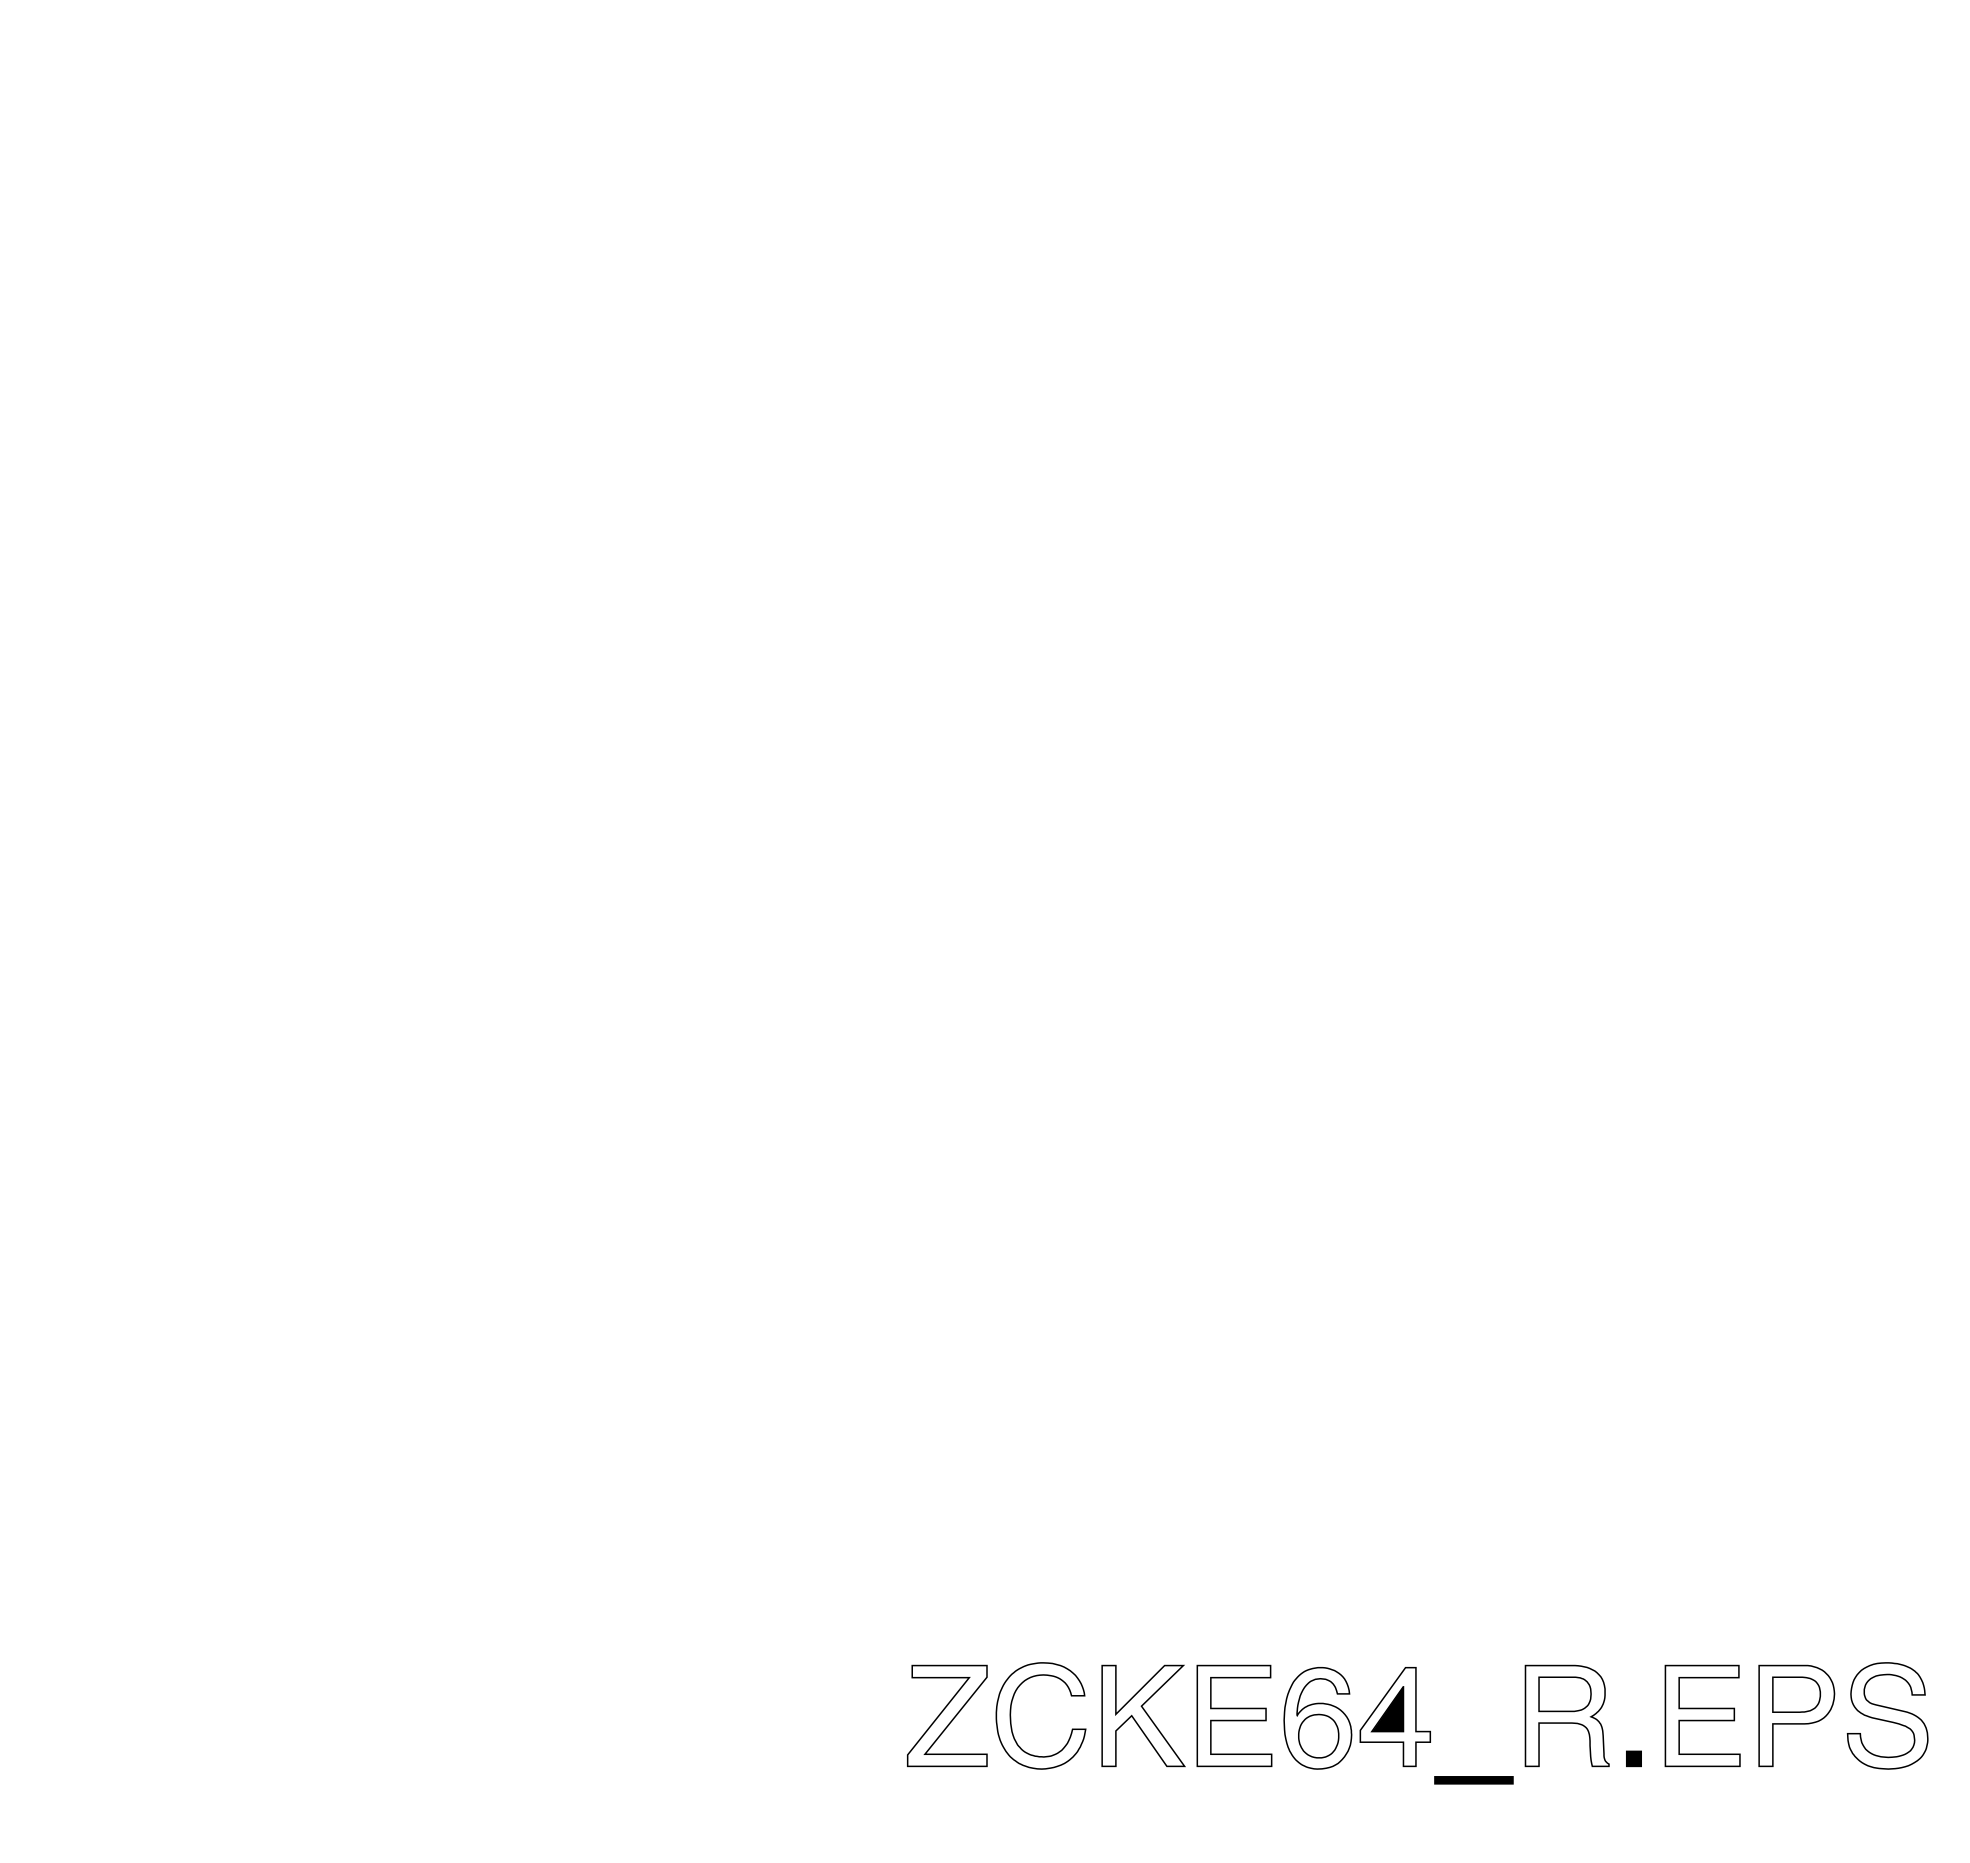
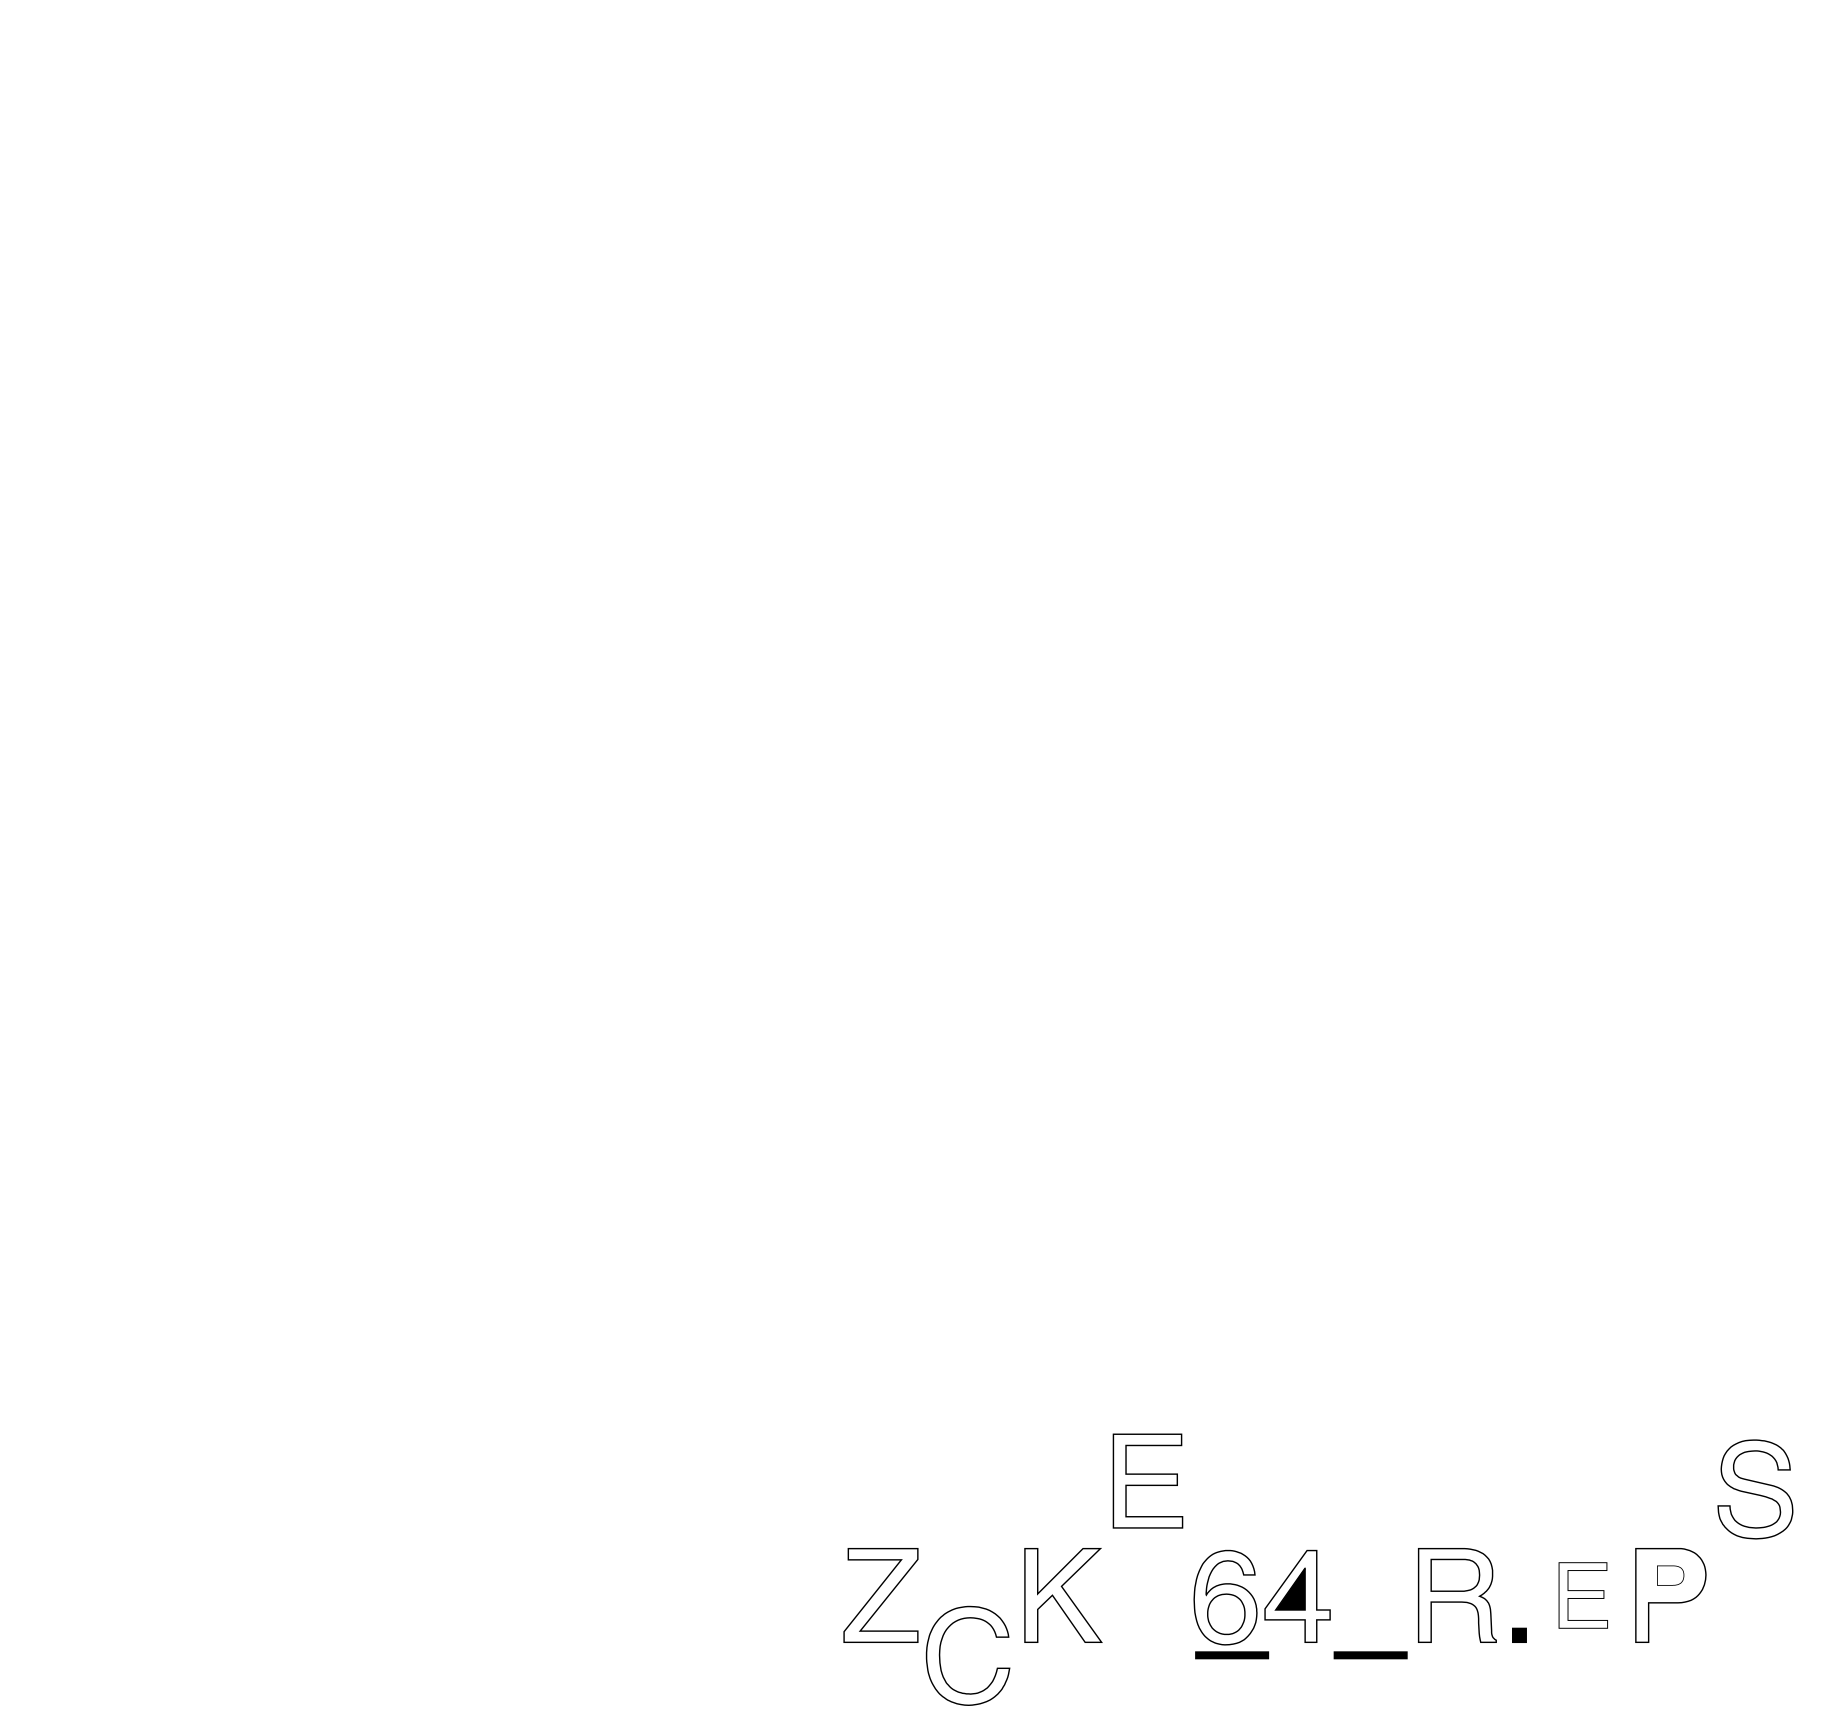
part: (1796, 1694) -> (1670, 1575), size x0.6
part: (1234, 1715) -> (1148, 1480), moved
part: (1702, 1715) -> (1583, 1595), size x0.7
part: (1887, 1715) -> (1755, 1489), moved
part: (1011, 1716) -> (940, 1656), moved
part: (1324, 1780) -> (1231, 1655), added

